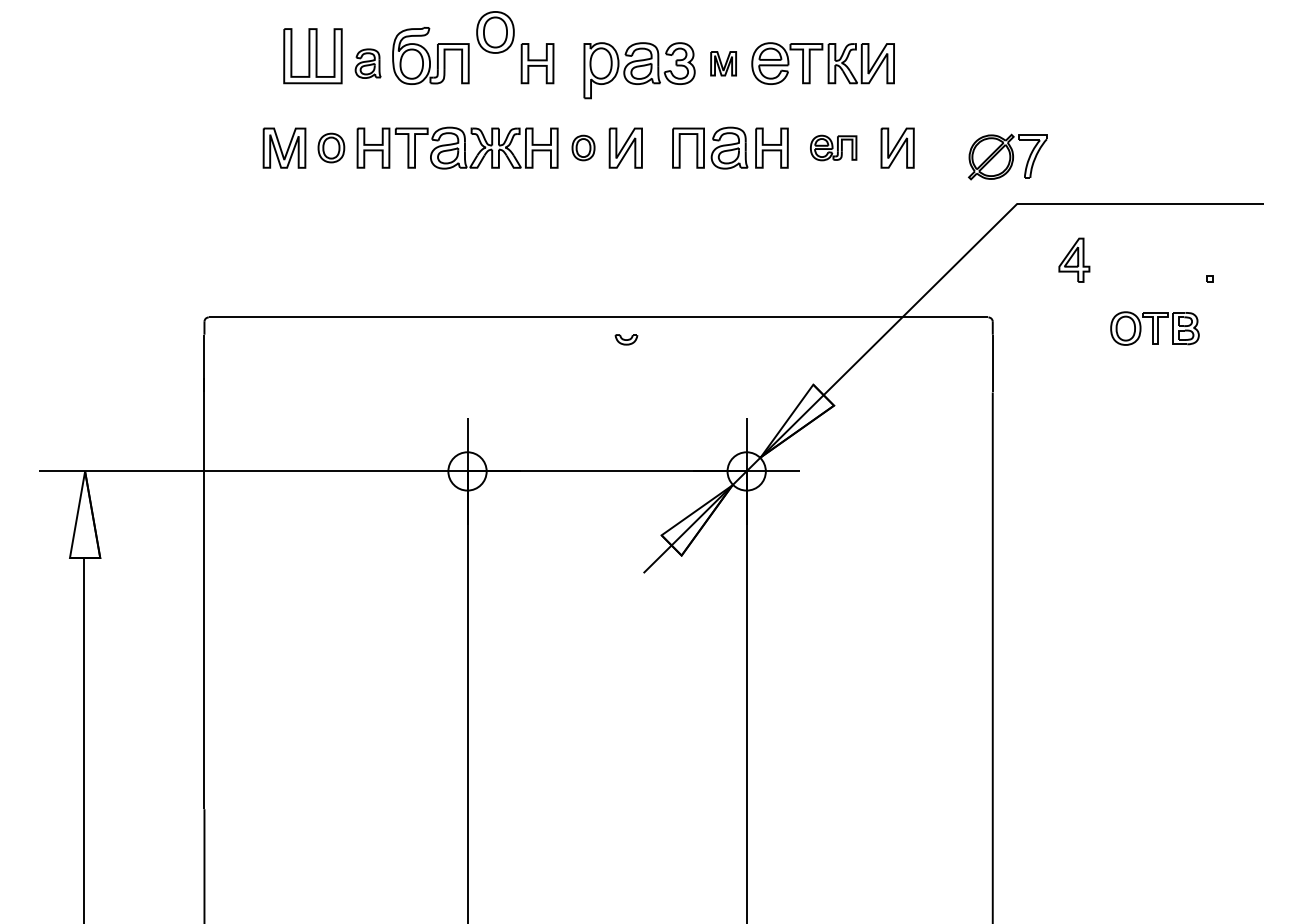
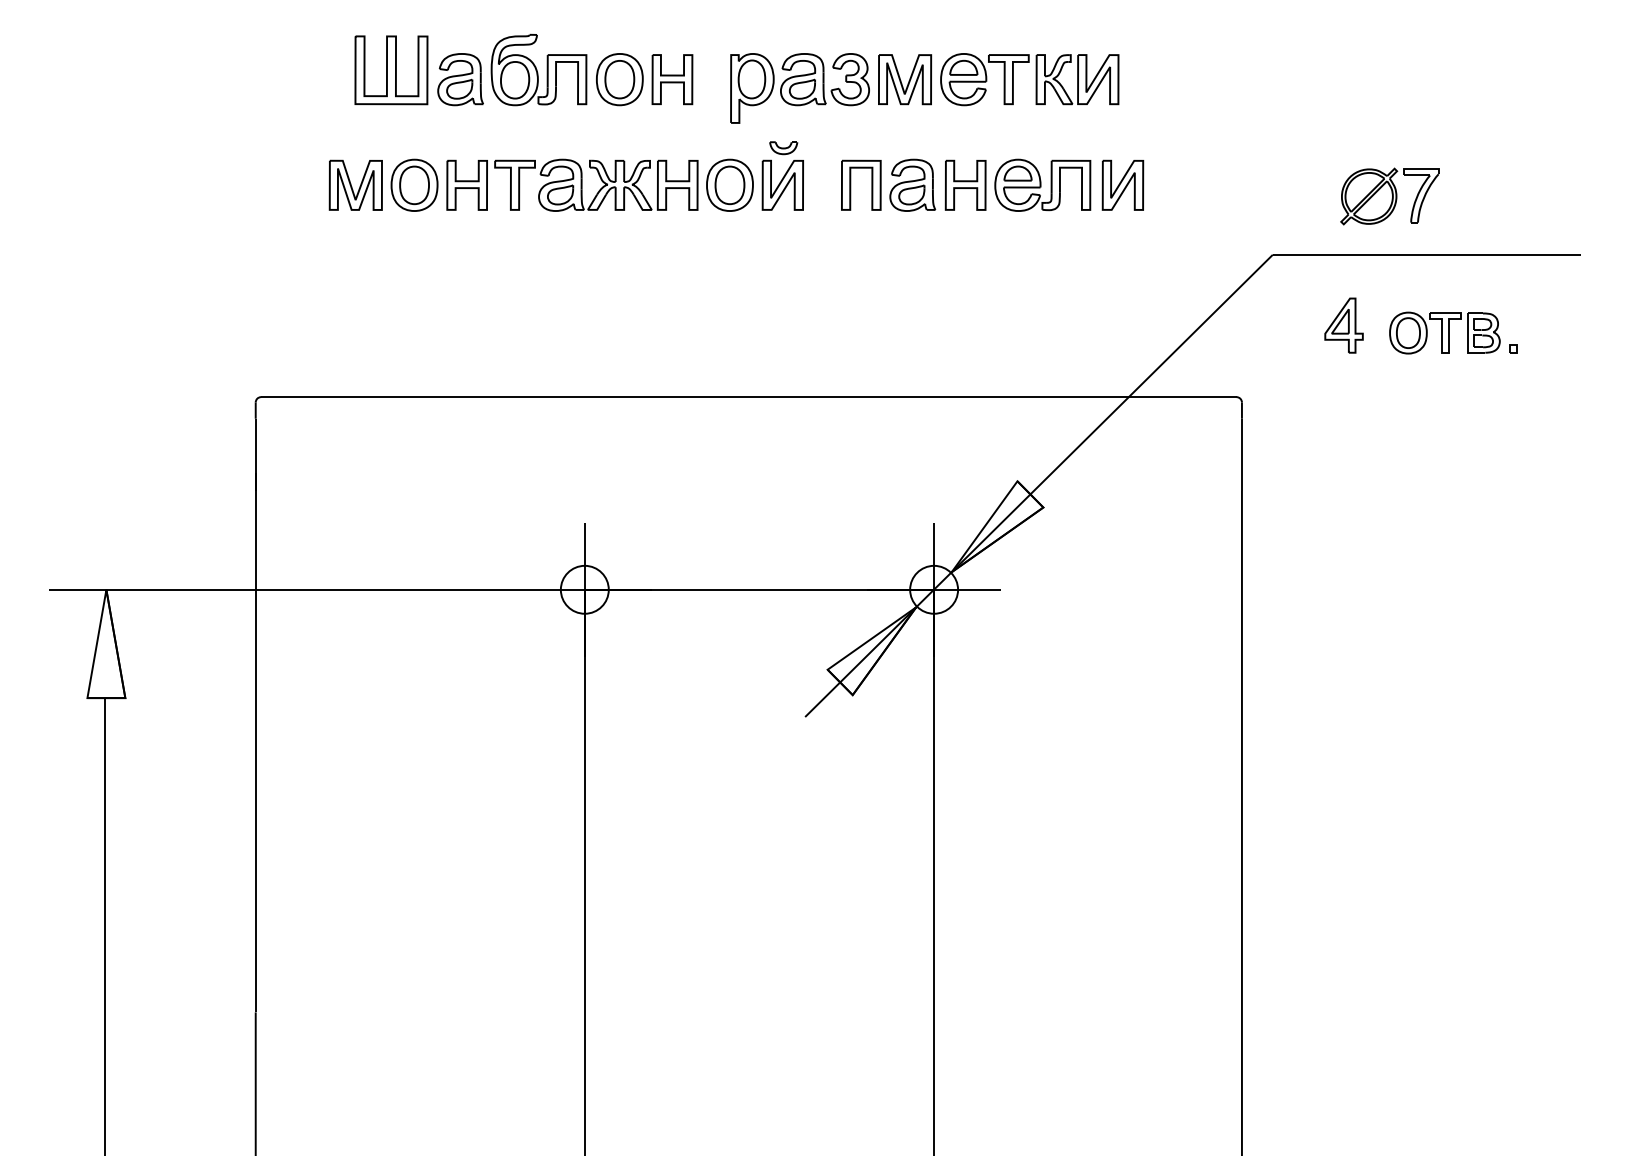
part: (495, 32) -> (619, 79), moved
part: (368, 63) -> (460, 79), size x1.43
part: (723, 63) -> (905, 79), size x1.67
part: (331, 147) -> (414, 184), size x1.43
part: (583, 147) -> (729, 184), size x1.67
part: (833, 147) -> (1042, 184), size x1.67
part: (1007, 157) -> (1389, 196), moved
part: (1154, 328) -> (1444, 332), moved
part: (626, 340) -> (783, 148), moved

